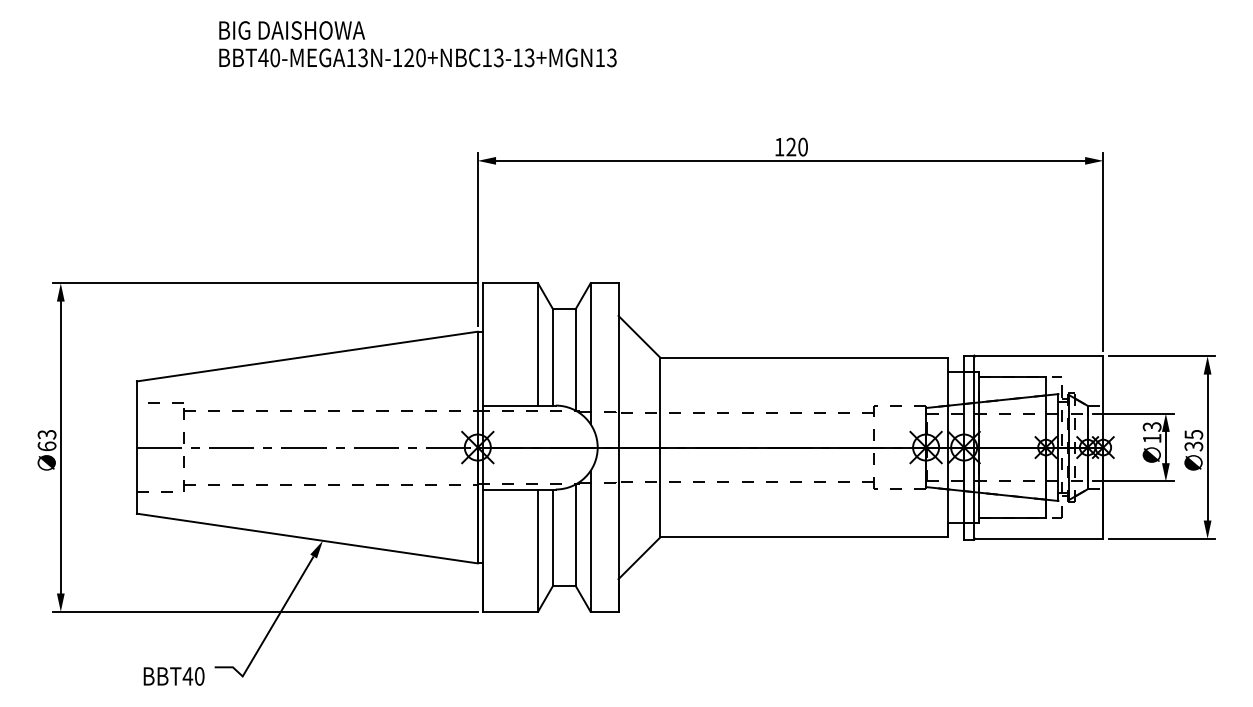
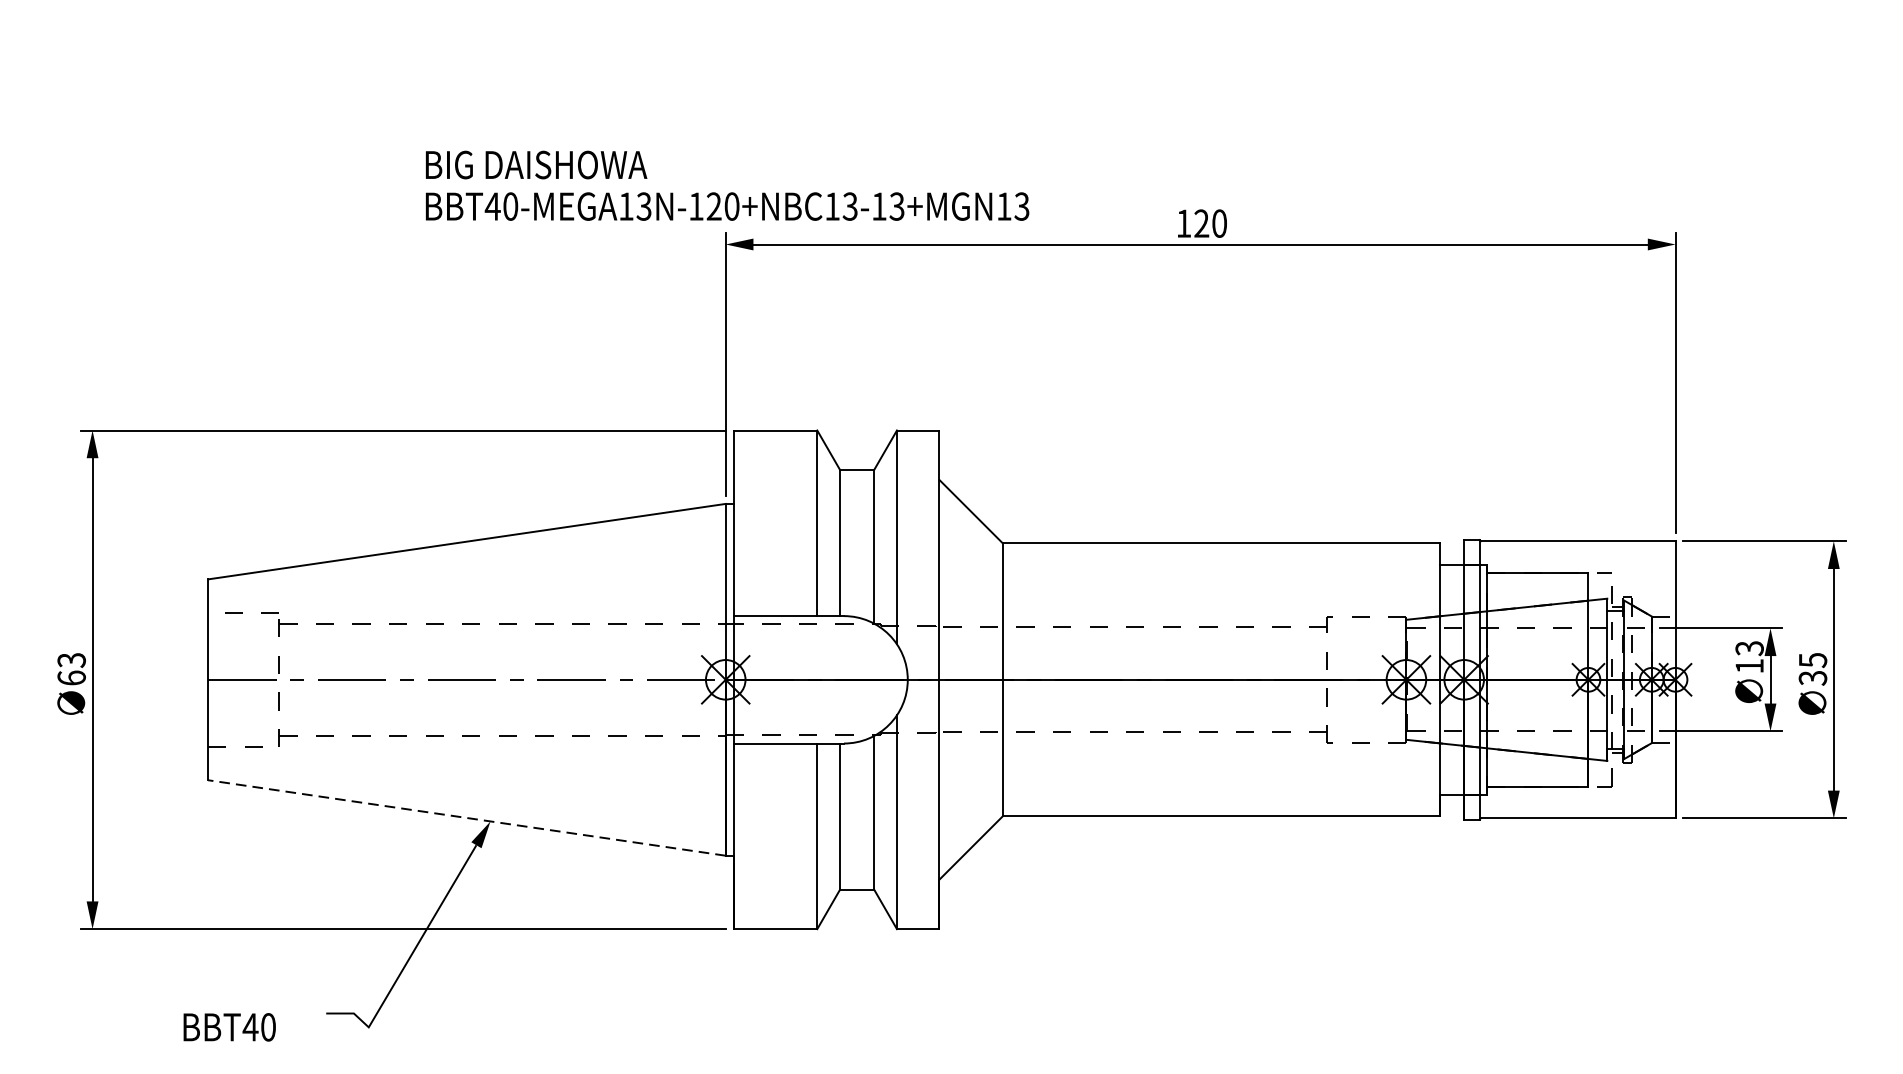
text: (417, 44) -> (726, 186), moved
line: (306, 538) -> (465, 817), solid -> dashed
text: (173, 676) -> (228, 1027), moved

